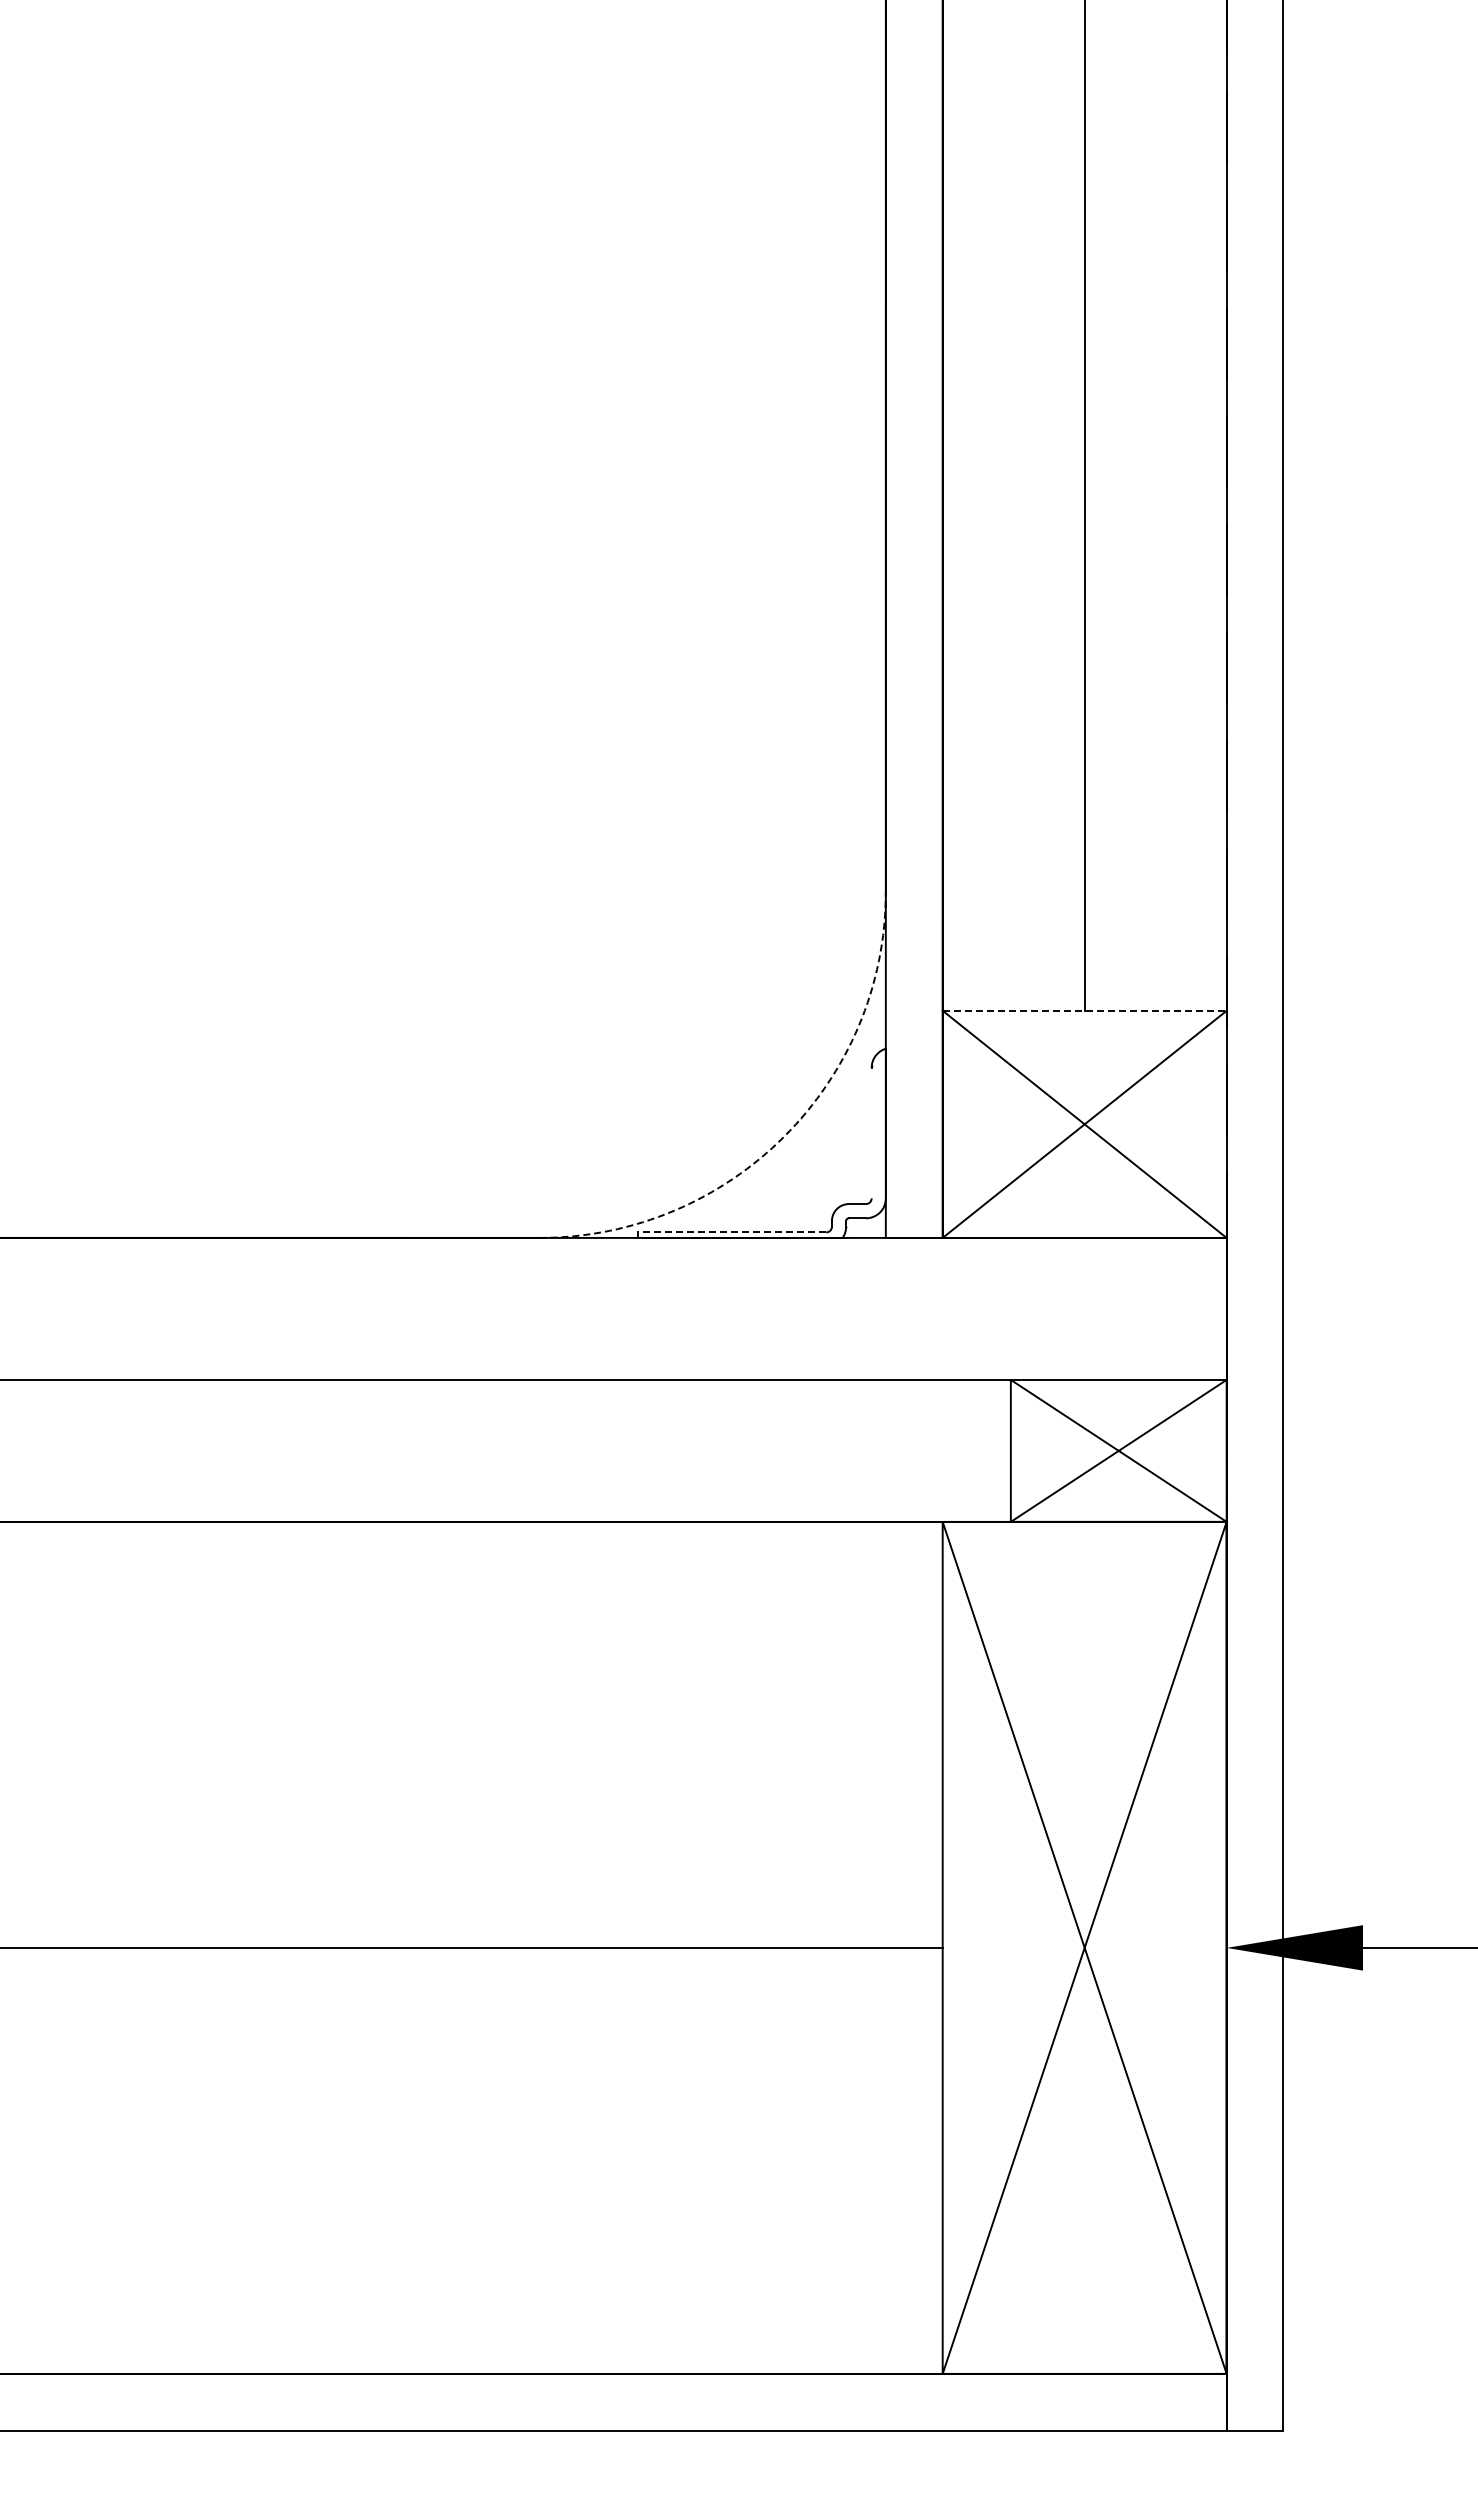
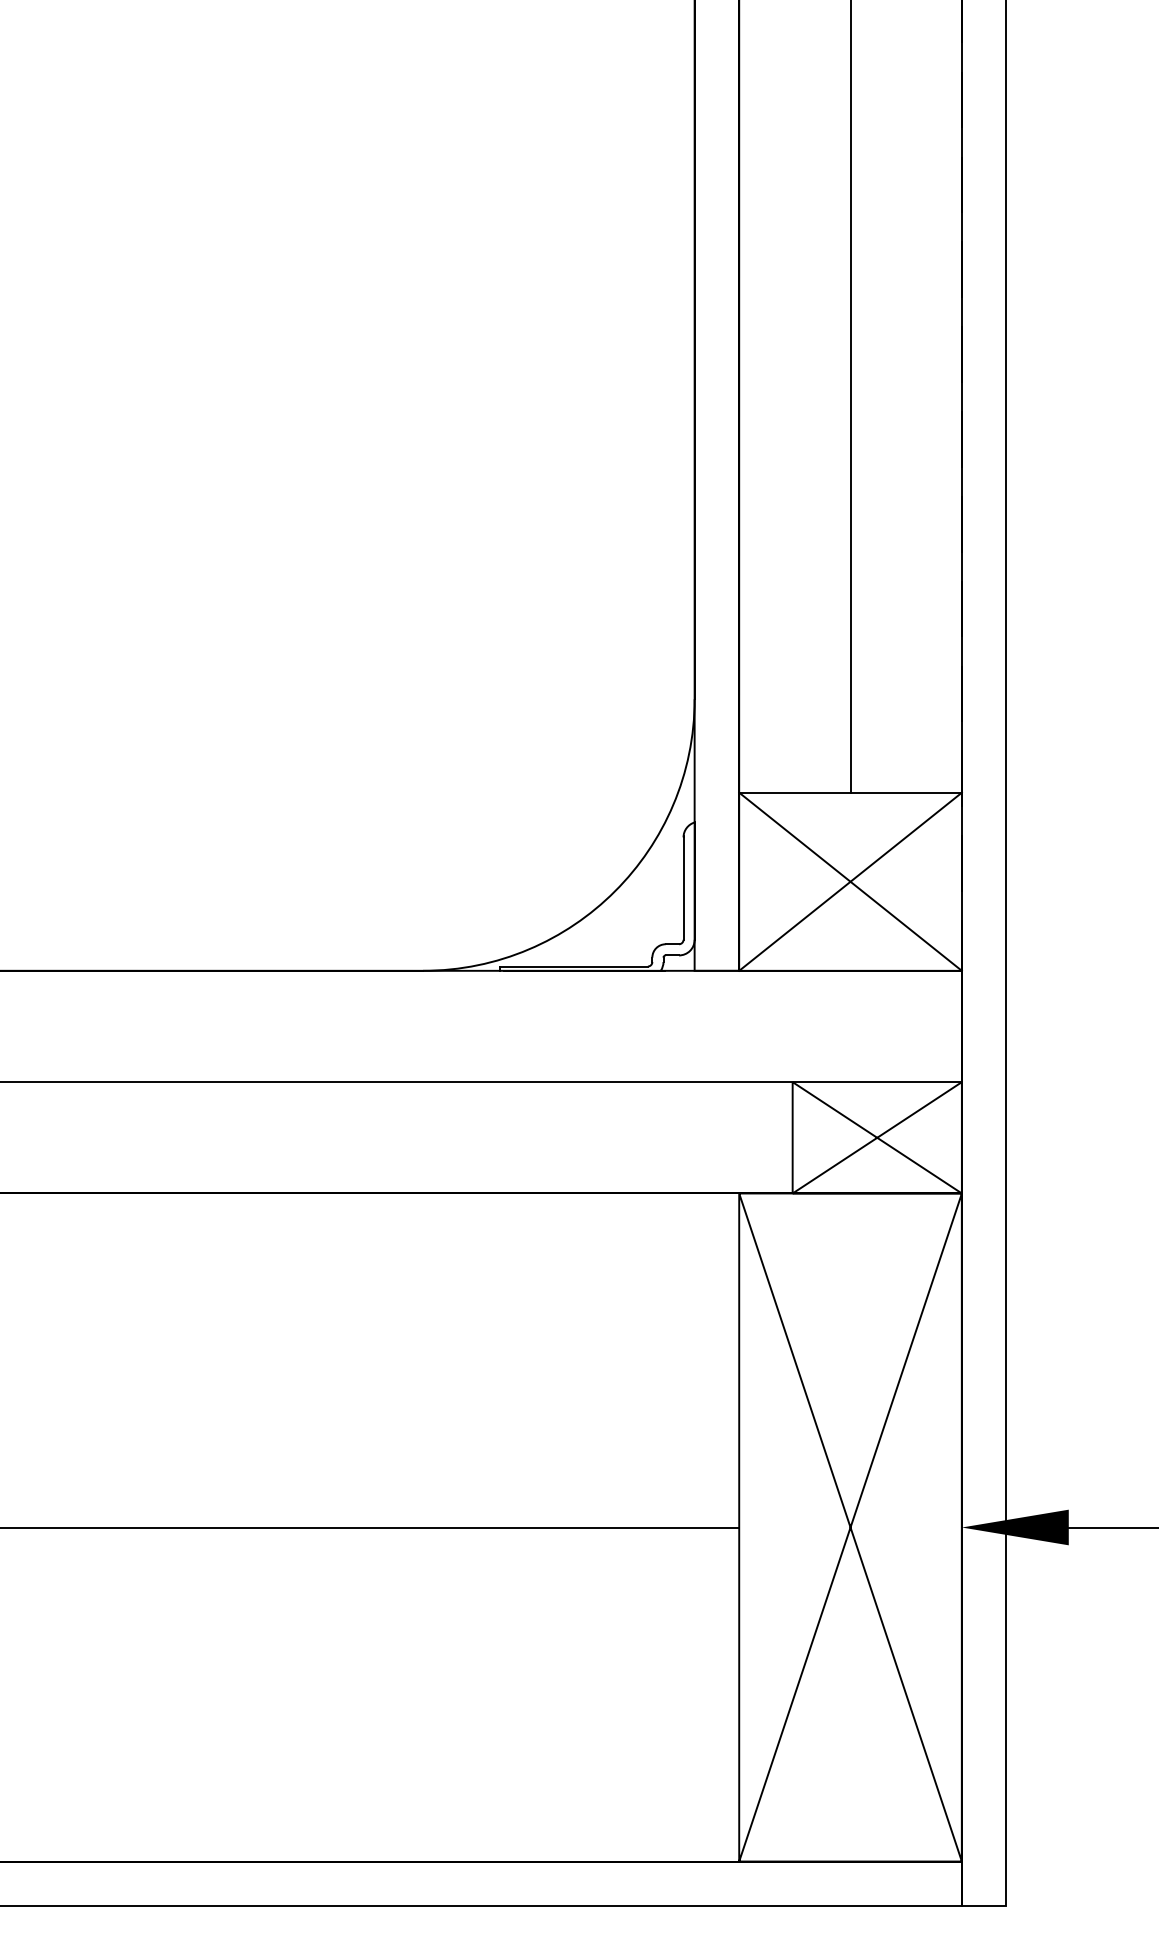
line: (1084, 1010) -> (850, 792), dashed -> solid
line: (871, 1132) -> (683, 888), added
arc: (784, 1136) -> (615, 891), dashed -> solid
line: (731, 1232) -> (573, 966), dashed -> solid

